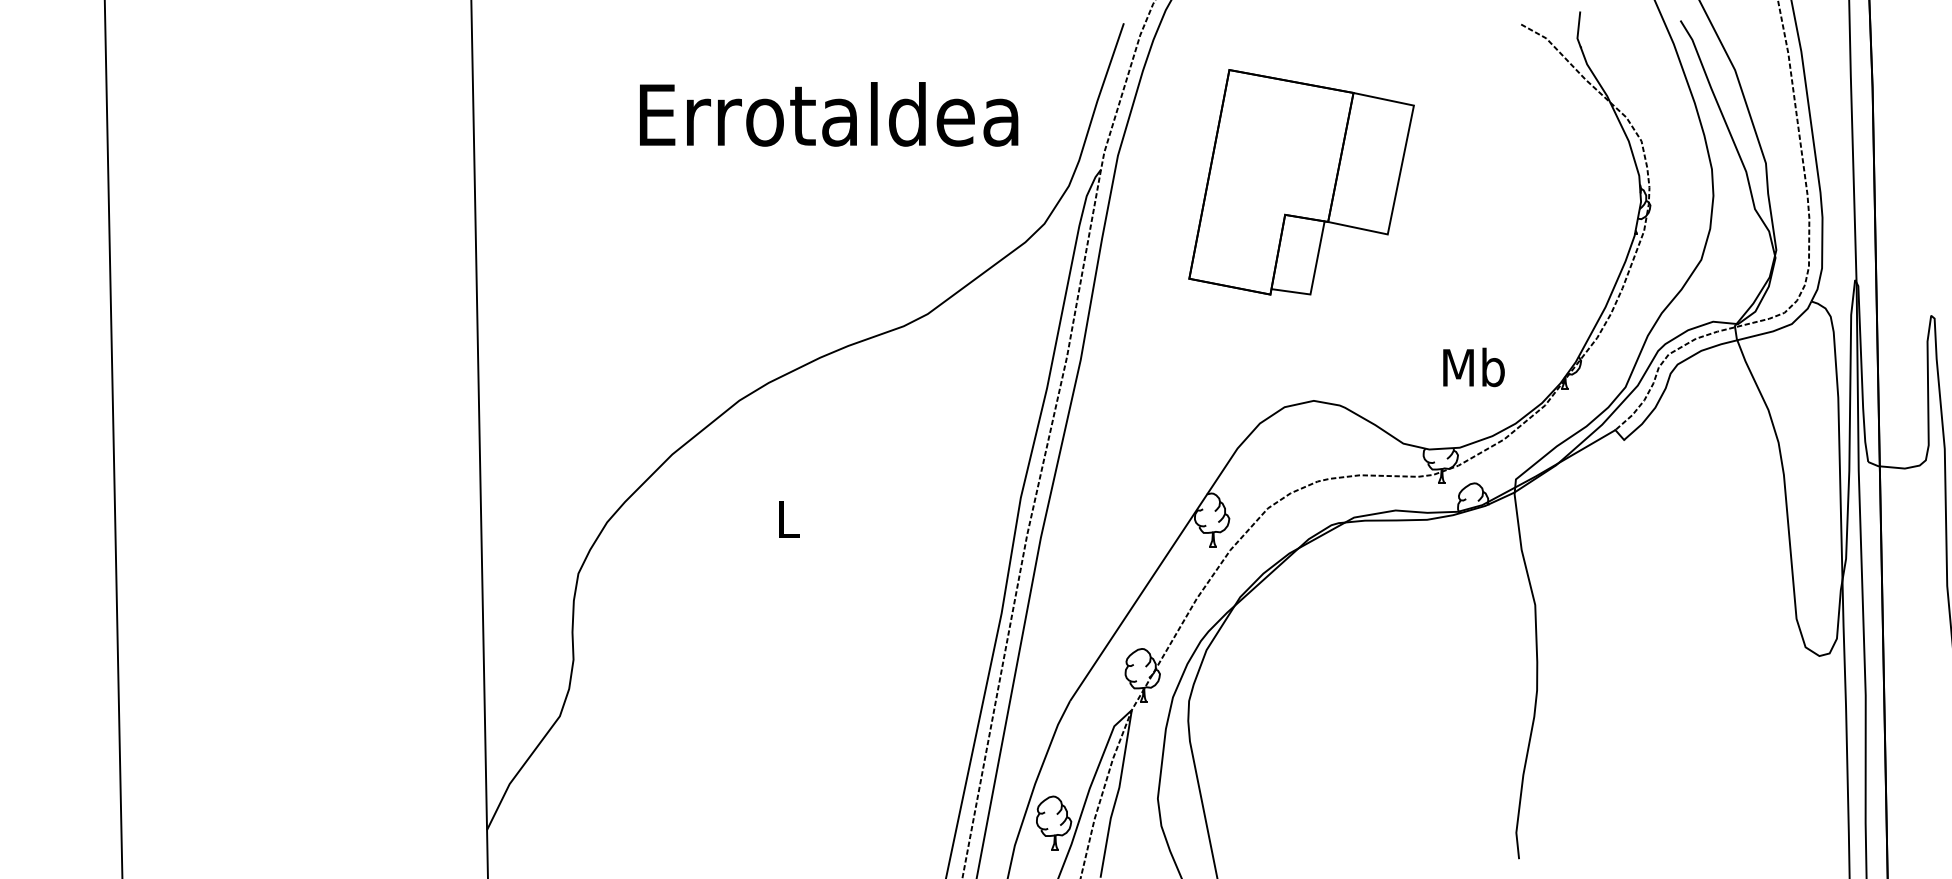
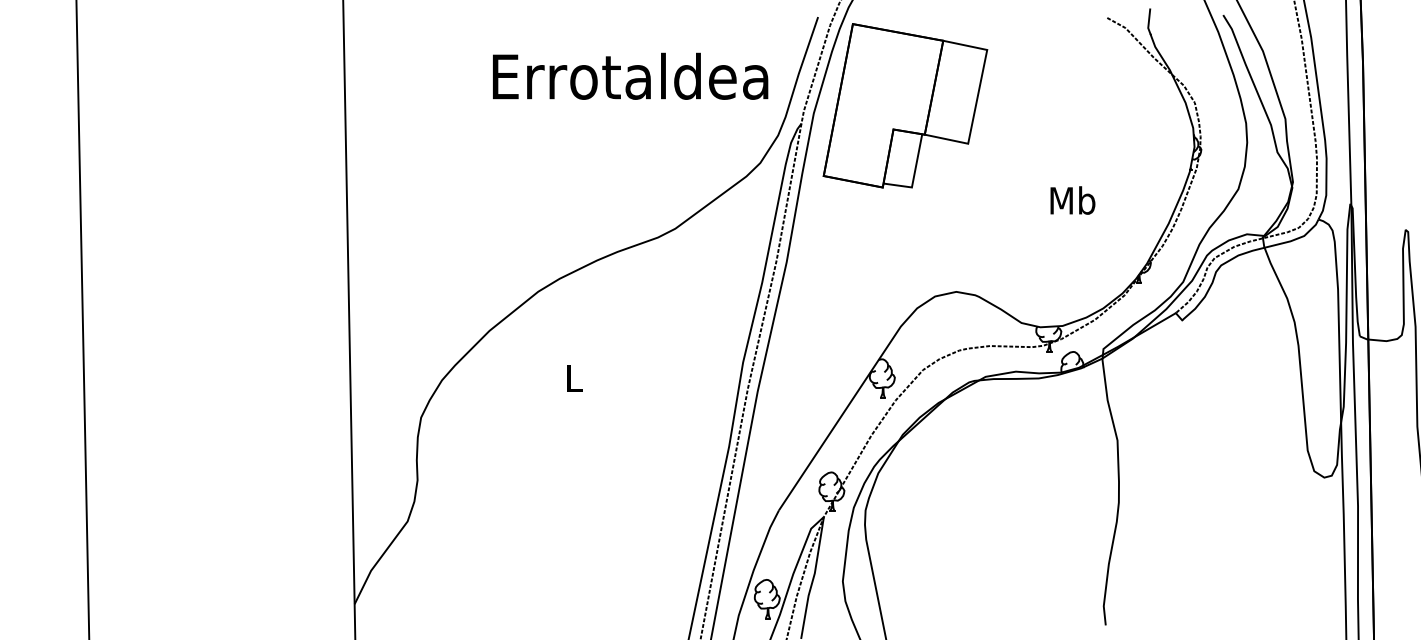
text: (828, 113) -> (630, 75), moved
part: (1301, 181) -> (905, 105), moved
text: (1473, 367) -> (1072, 200), moved

